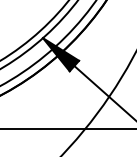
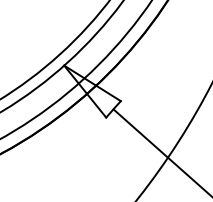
fill: (60, 54) -> (91, 91), removed

